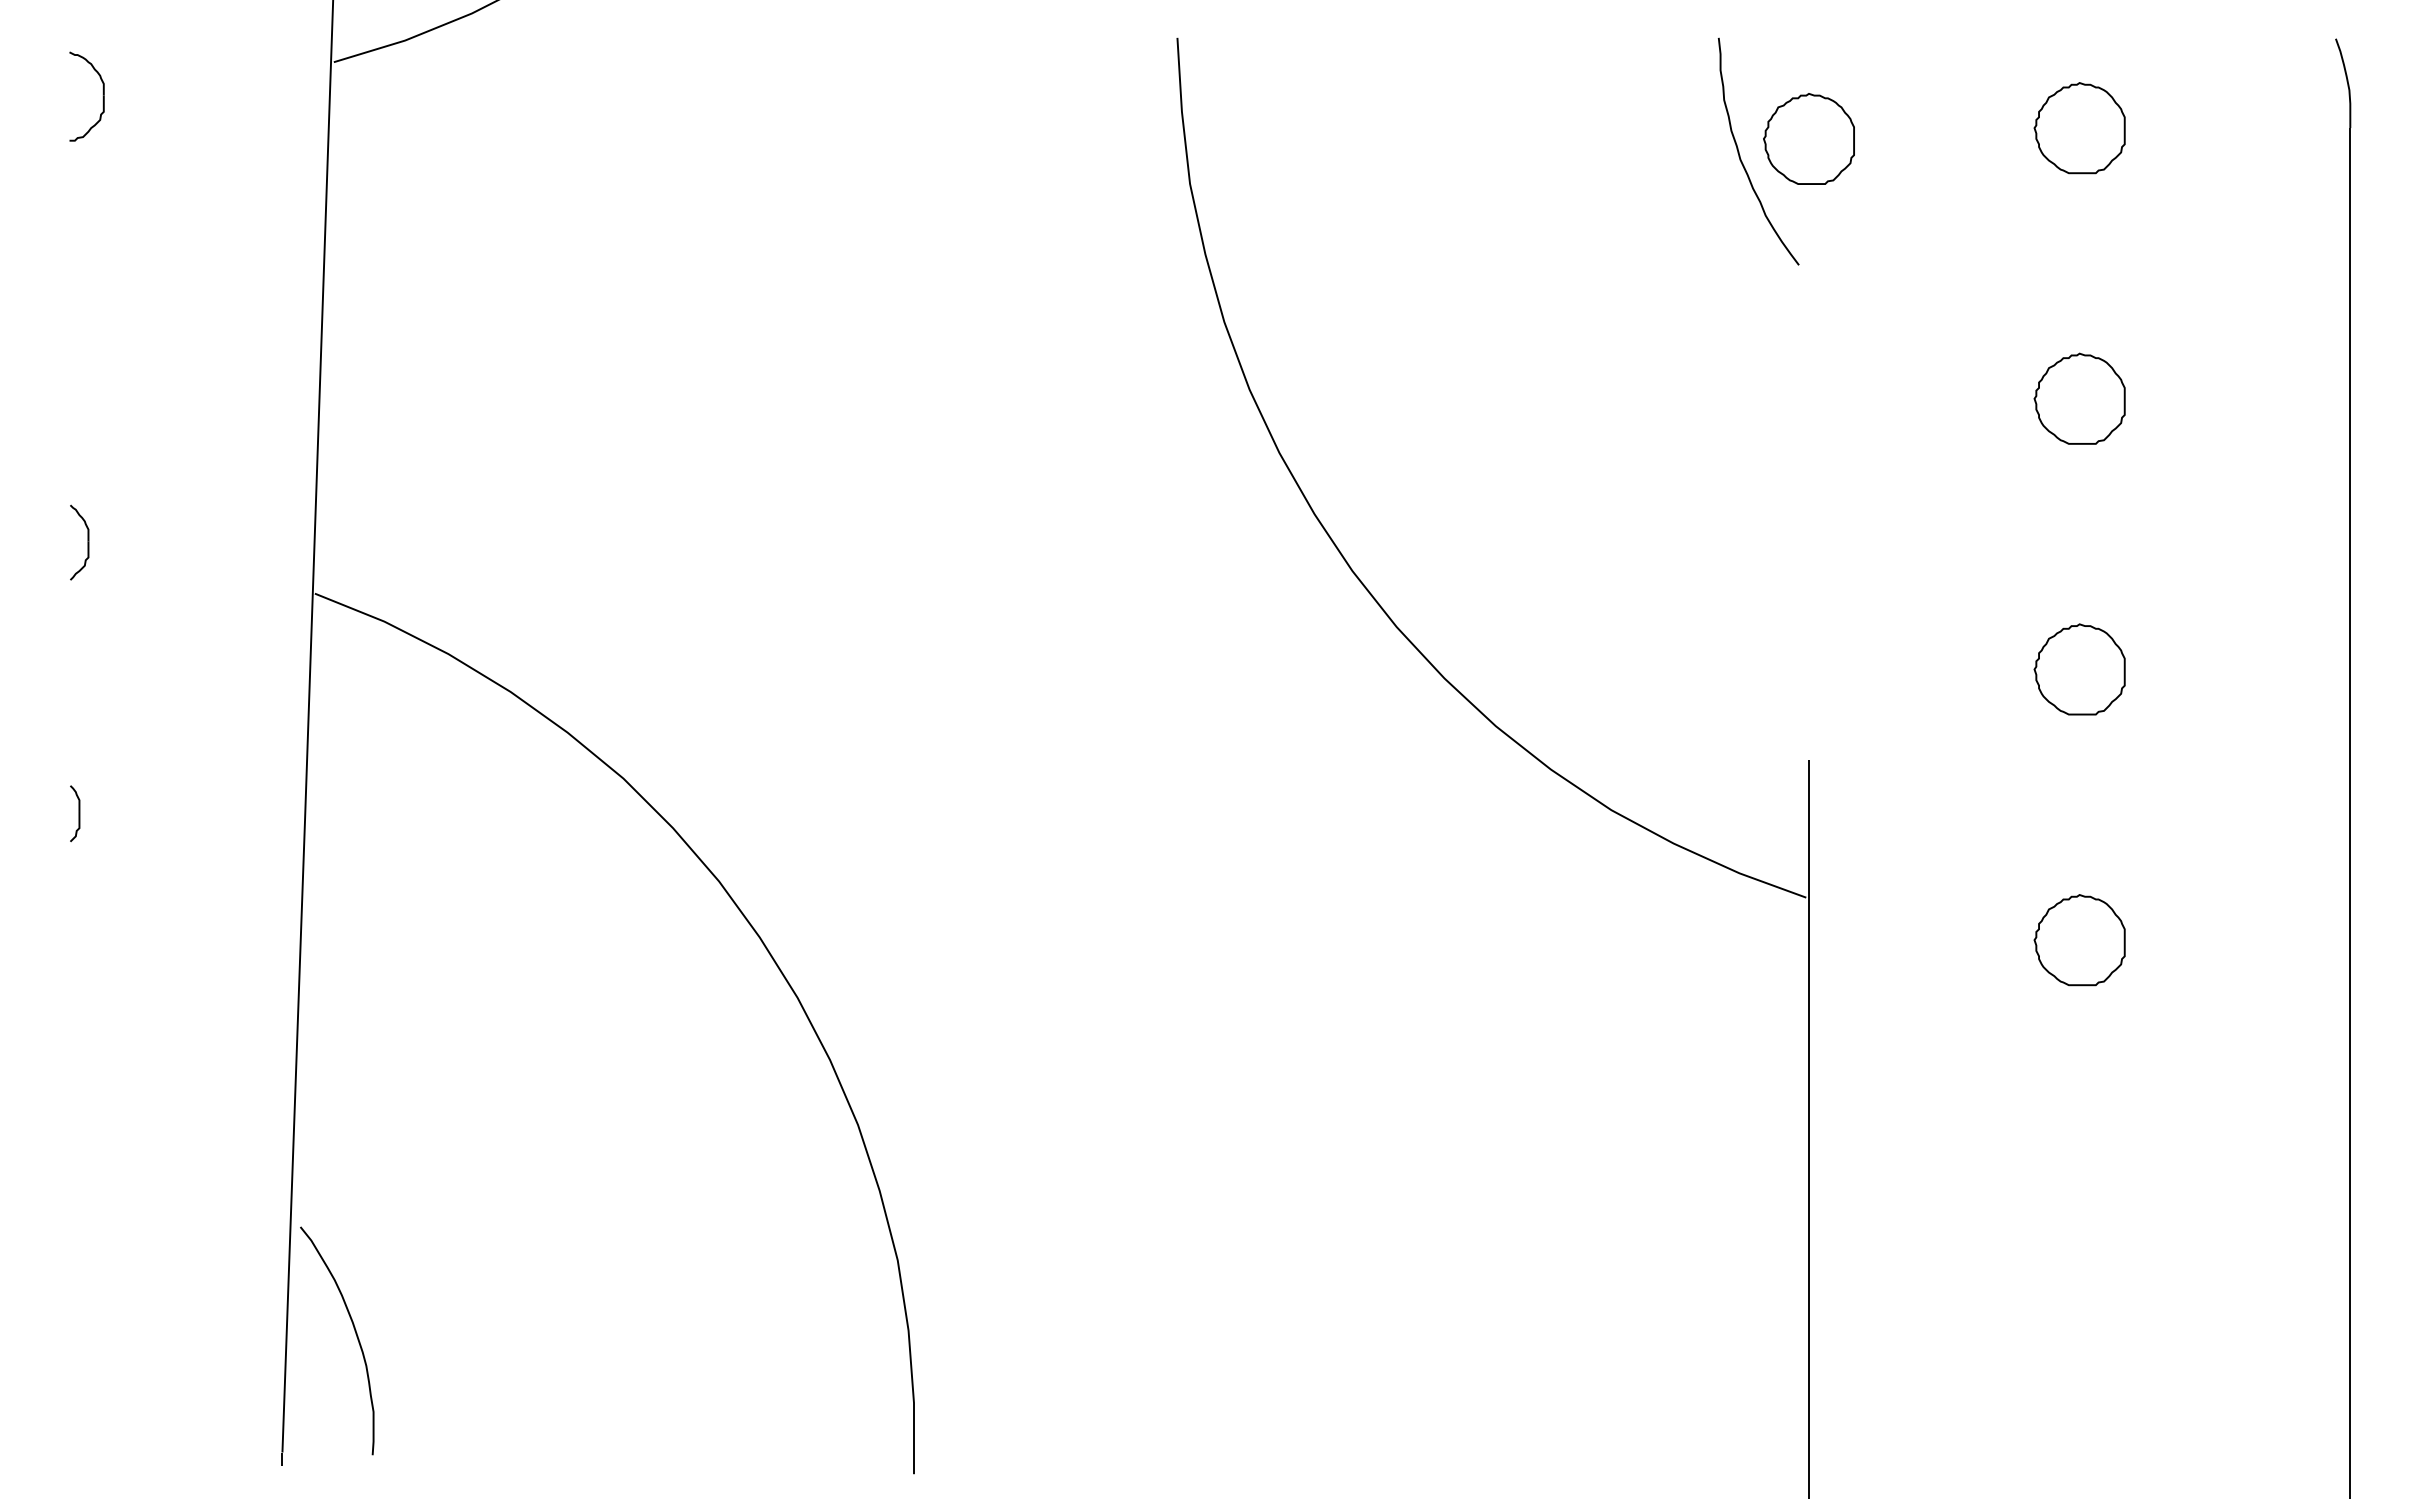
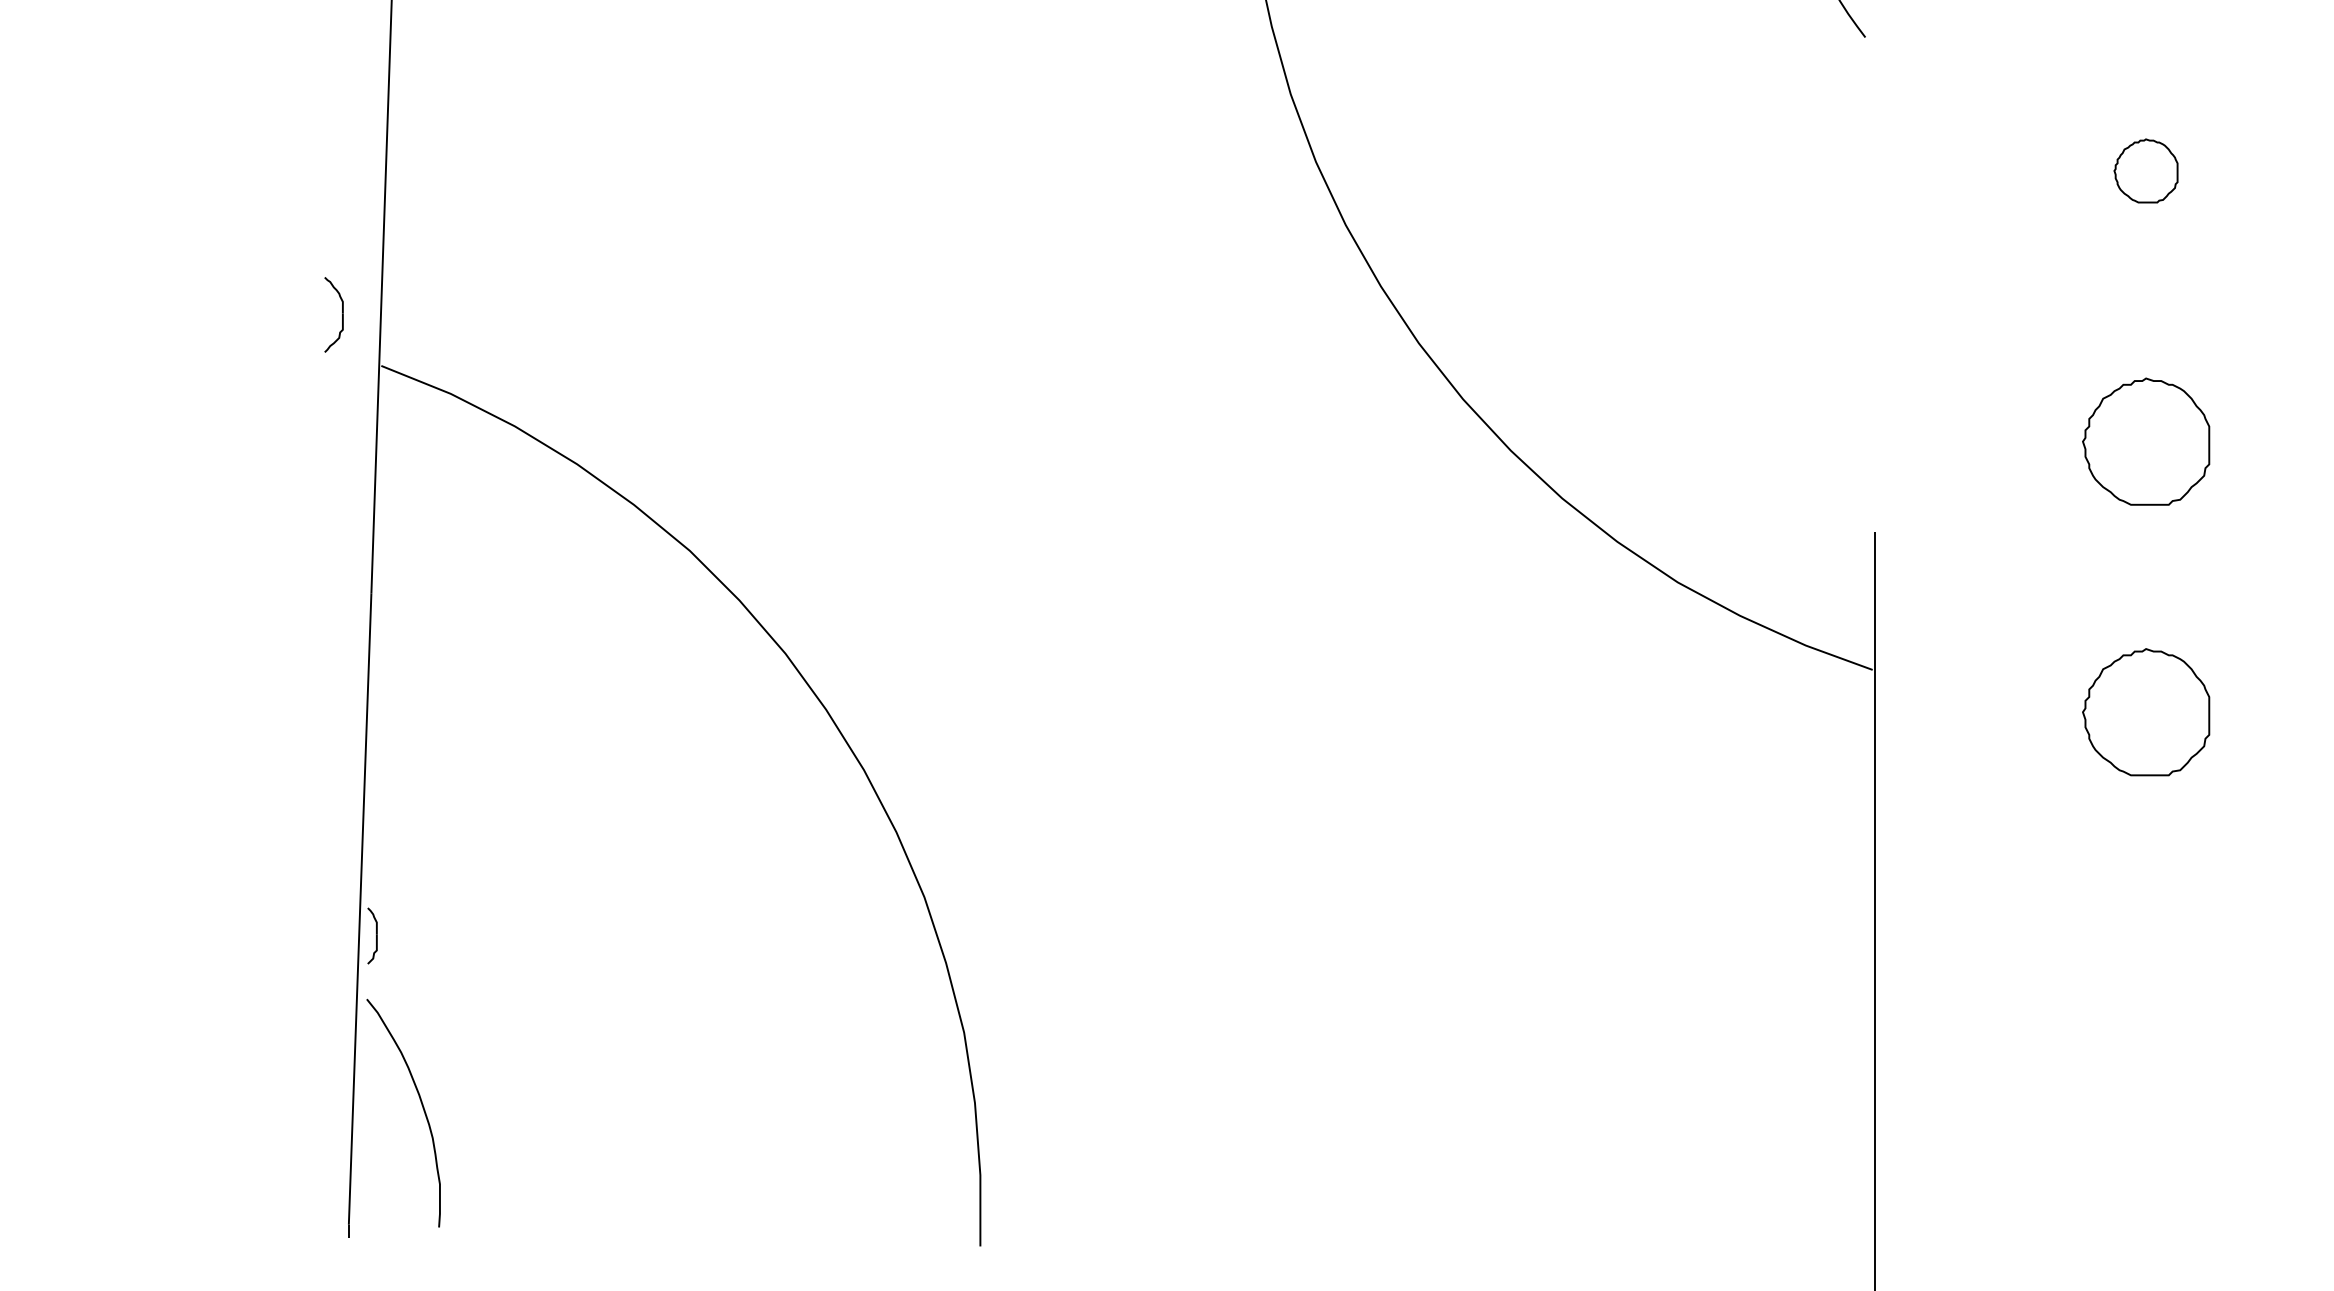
part: (2079, 398) -> (2145, 170), size x0.7
part: (87, 542) -> (341, 314), moved
part: (2079, 669) -> (2145, 441), size x1.4
part: (75, 813) -> (372, 935), moved
part: (2079, 940) -> (2145, 712), size x1.4

